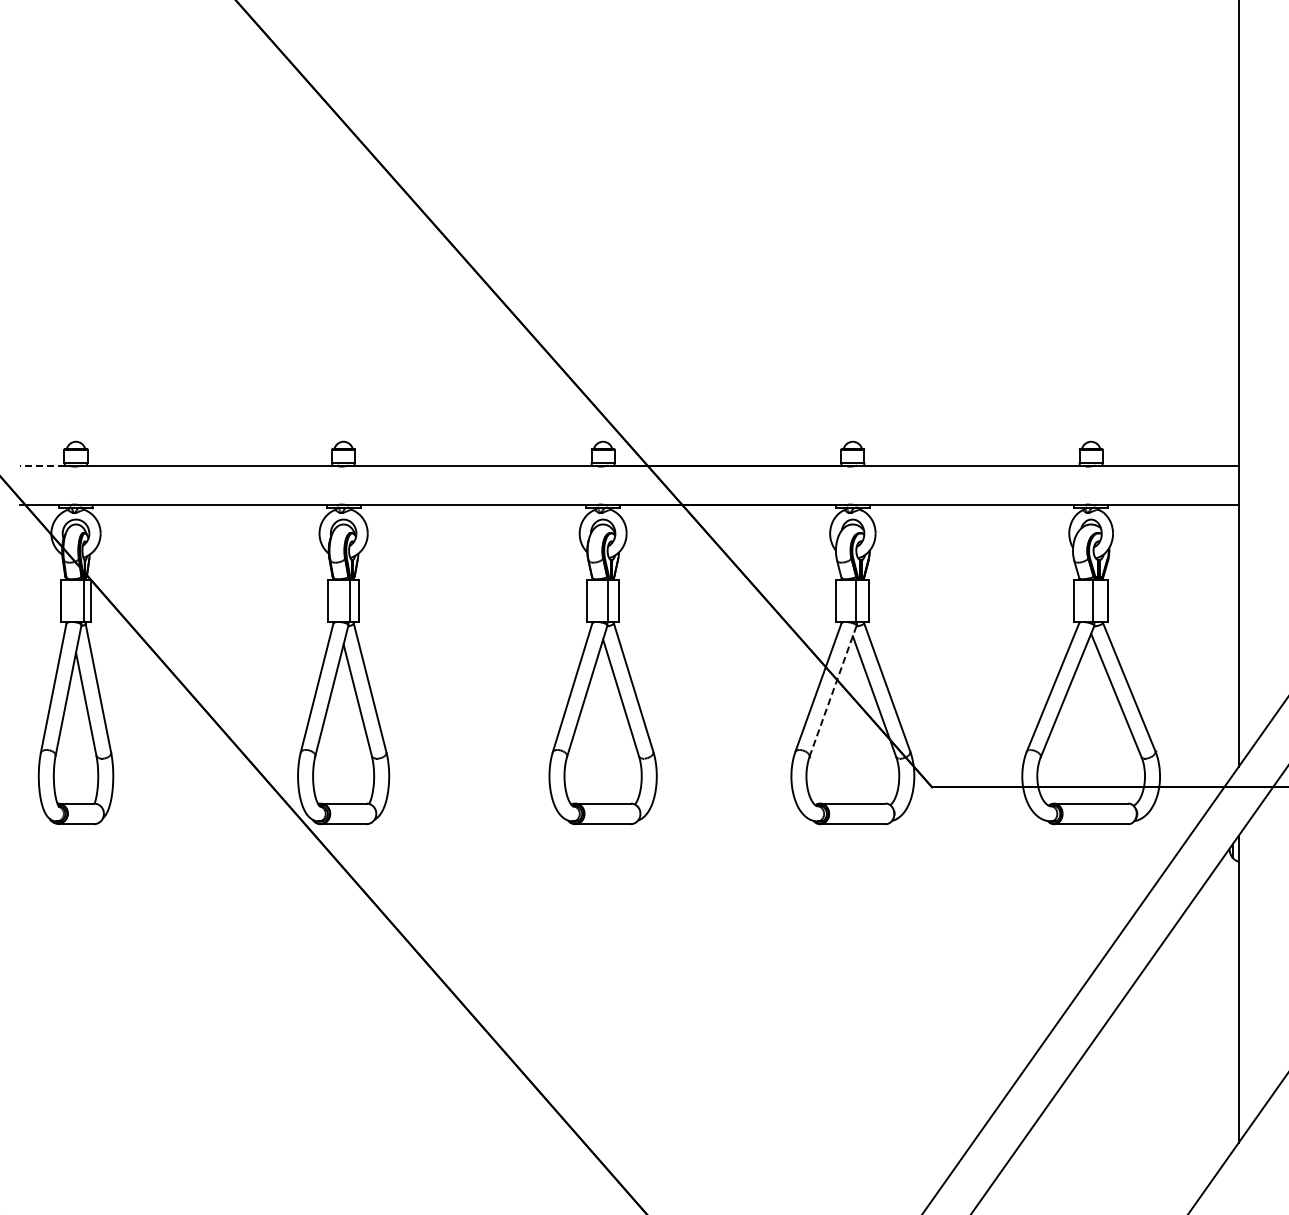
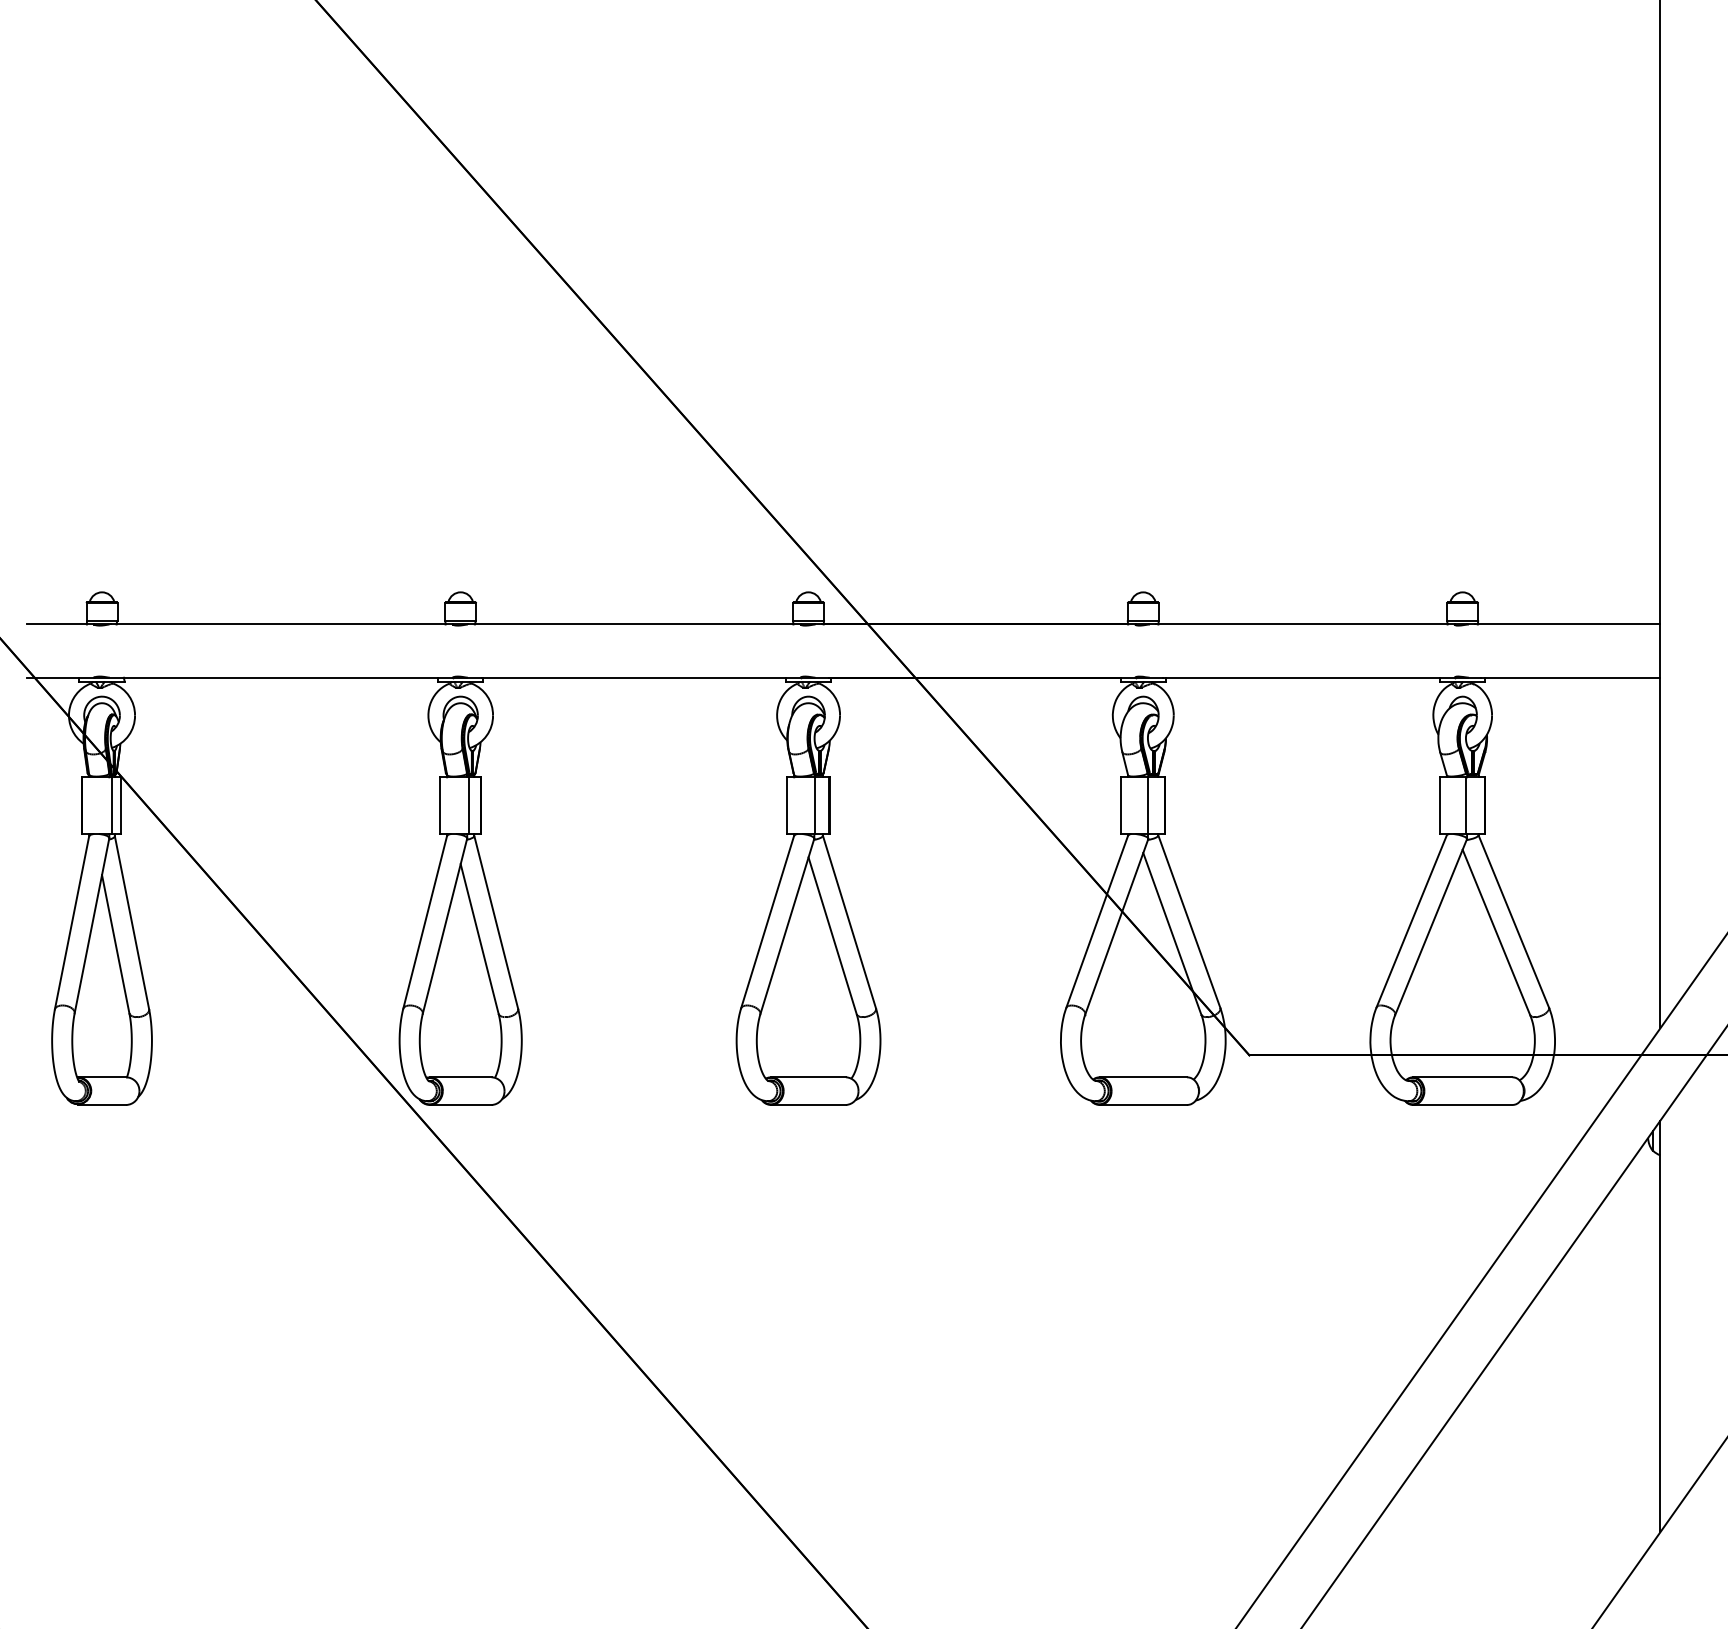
line: (42, 465) -> (57, 624), dashed -> solid
line: (833, 691) -> (1117, 927), dashed -> solid

